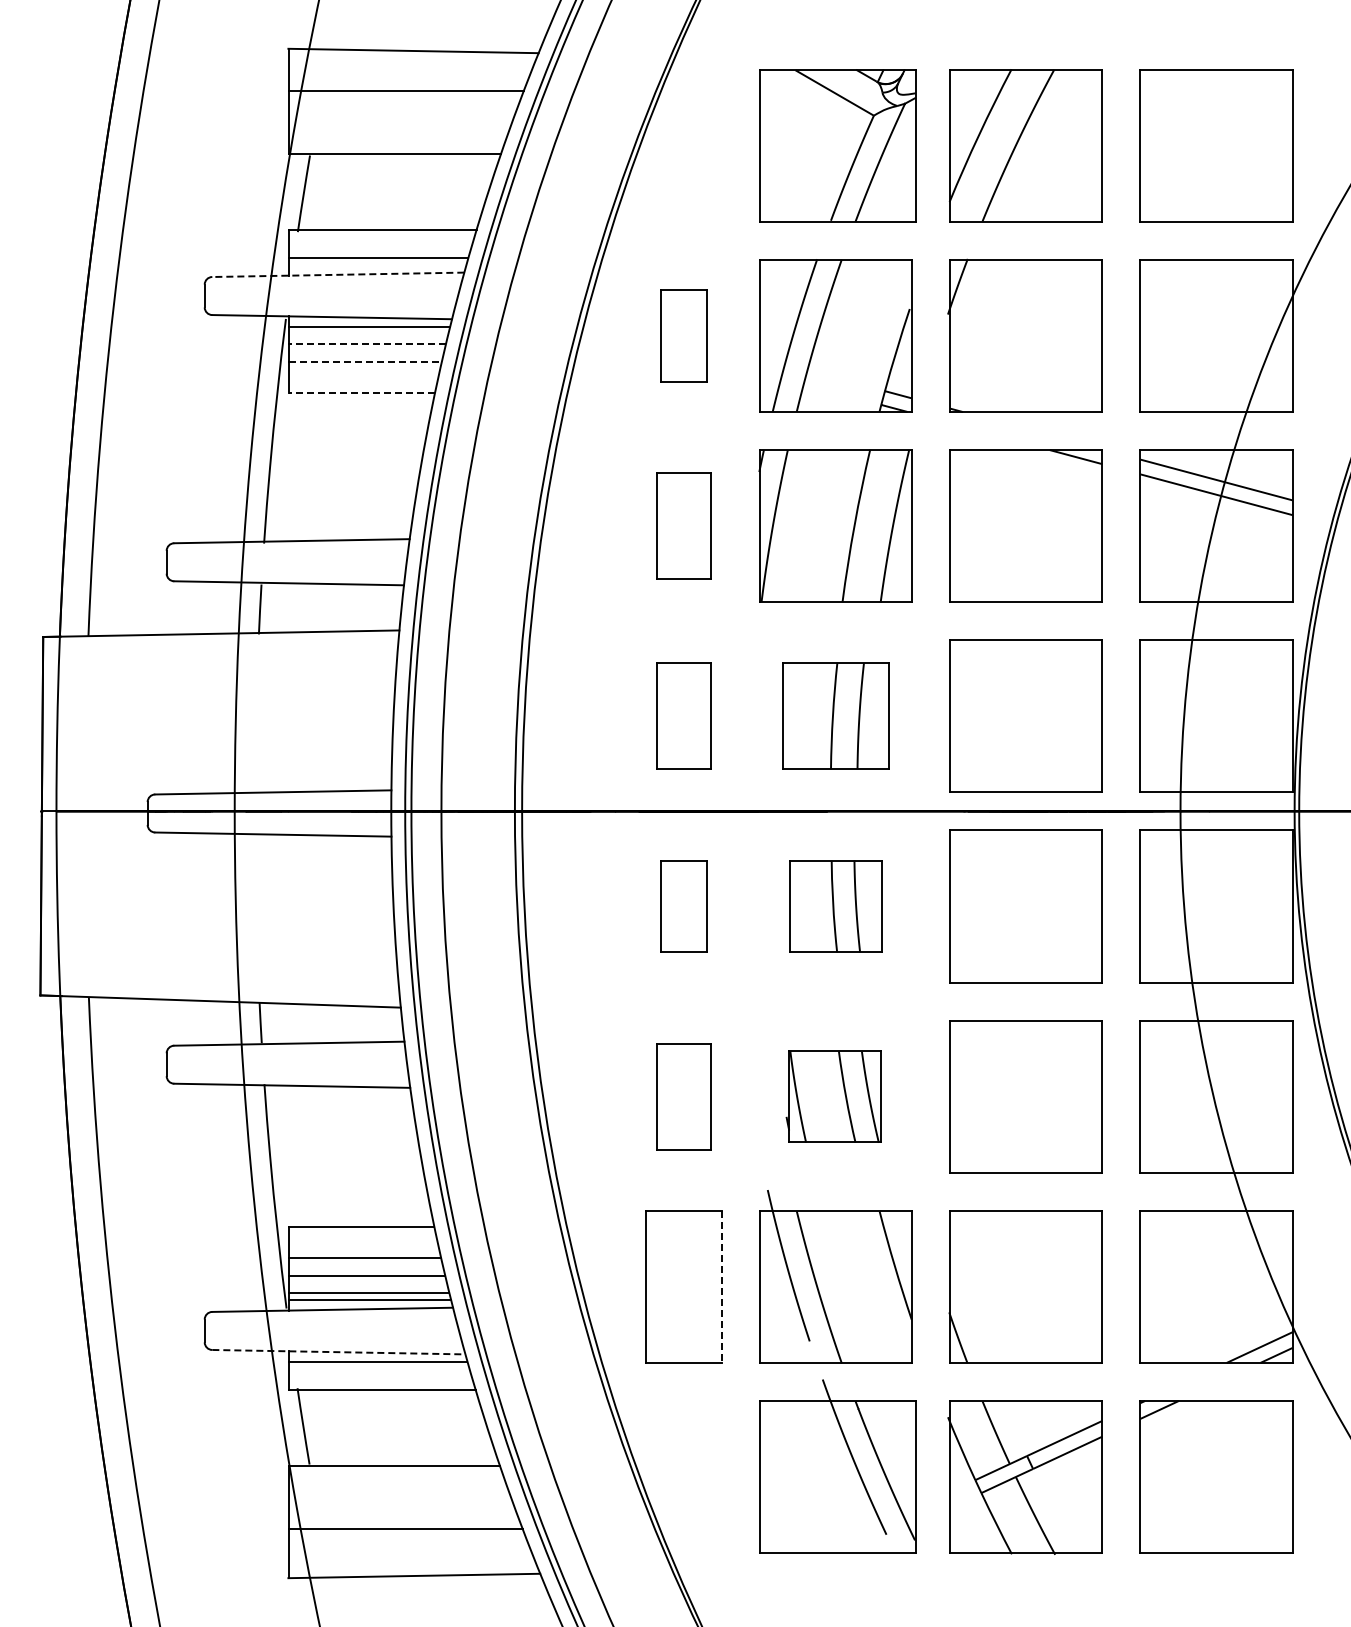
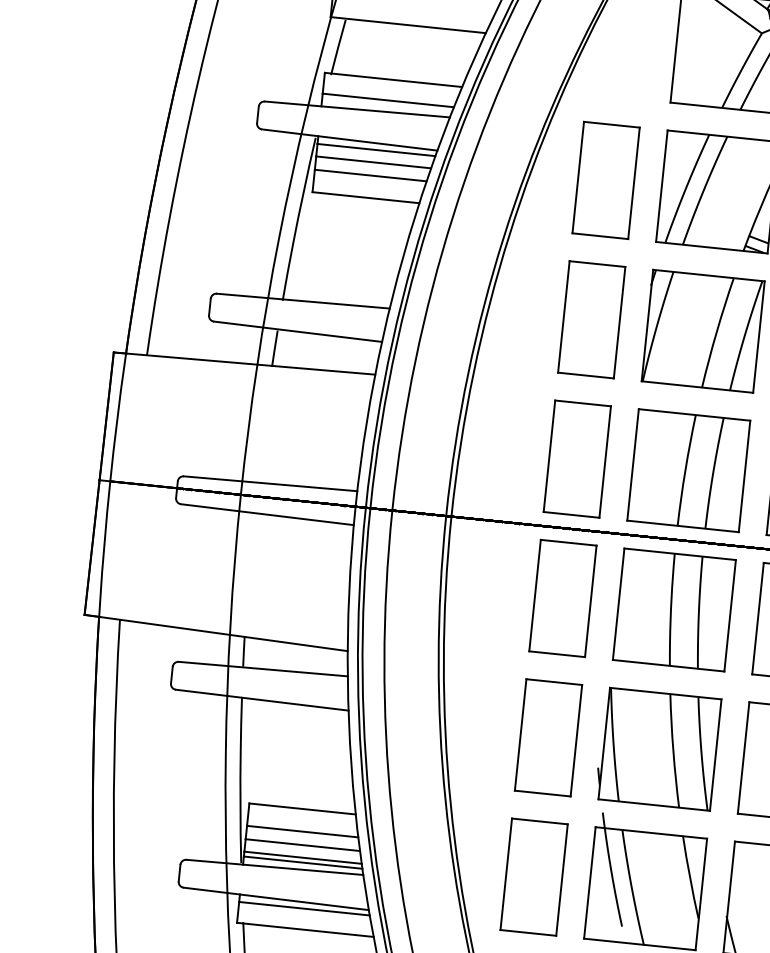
line: (337, 274) -> (356, 109), dashed -> solid
part: (683, 335) -> (605, 180), size x1.67
line: (367, 344) -> (373, 162), dashed -> solid
line: (366, 362) -> (371, 175), dashed -> solid
line: (362, 392) -> (366, 197), dashed -> solid
part: (683, 525) -> (591, 319), size x1.43
part: (683, 715) -> (576, 458), size x1.43
part: (835, 715) -> (688, 470), size x1.43
part: (683, 906) -> (562, 598), size x1.67
part: (835, 906) -> (673, 609), size x1.67
part: (683, 1096) -> (548, 737), size x1.43
part: (833, 1096) -> (658, 749), size x1.67
line: (722, 1287) -> (562, 880), dashed -> solid
line: (338, 1352) -> (275, 899), dashed -> solid

